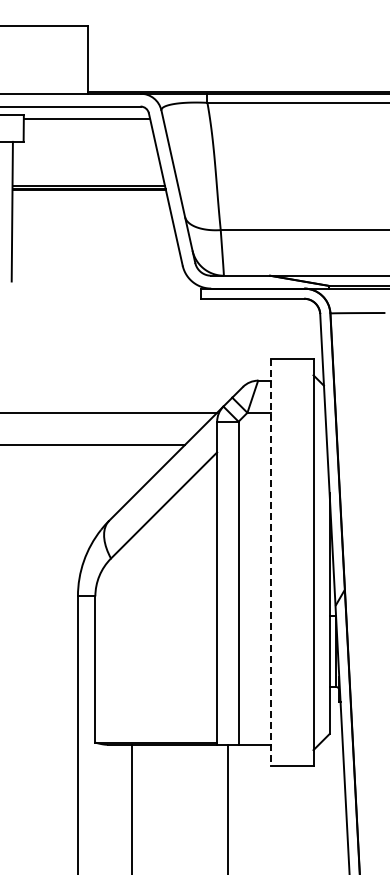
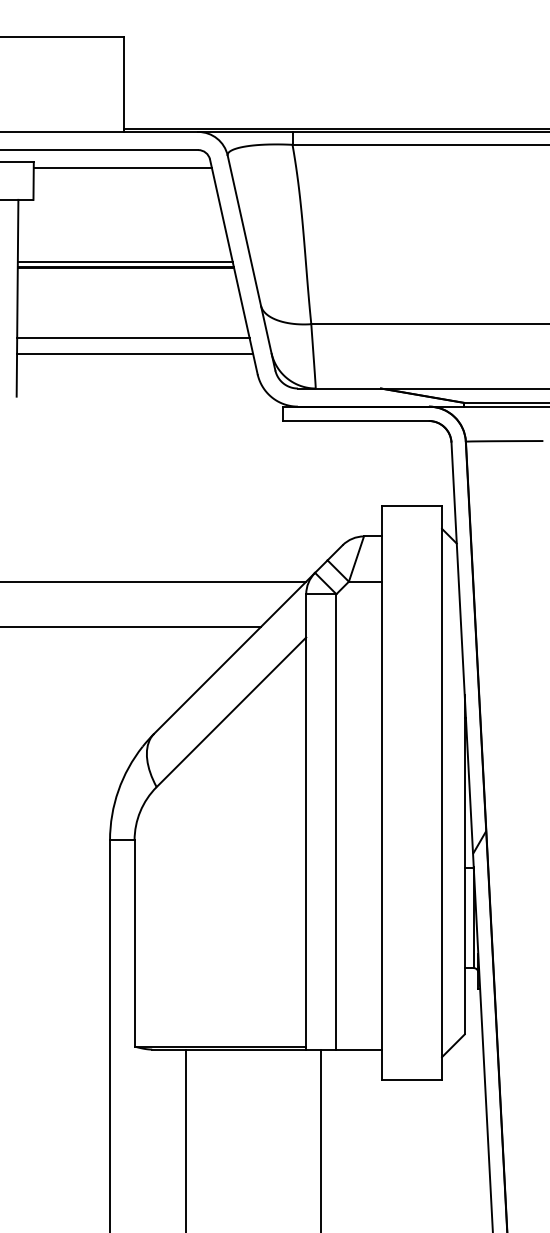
line: (94, 239) -> (133, 337), added
line: (95, 251) -> (134, 354), added
line: (270, 563) -> (381, 794), dashed -> solid

